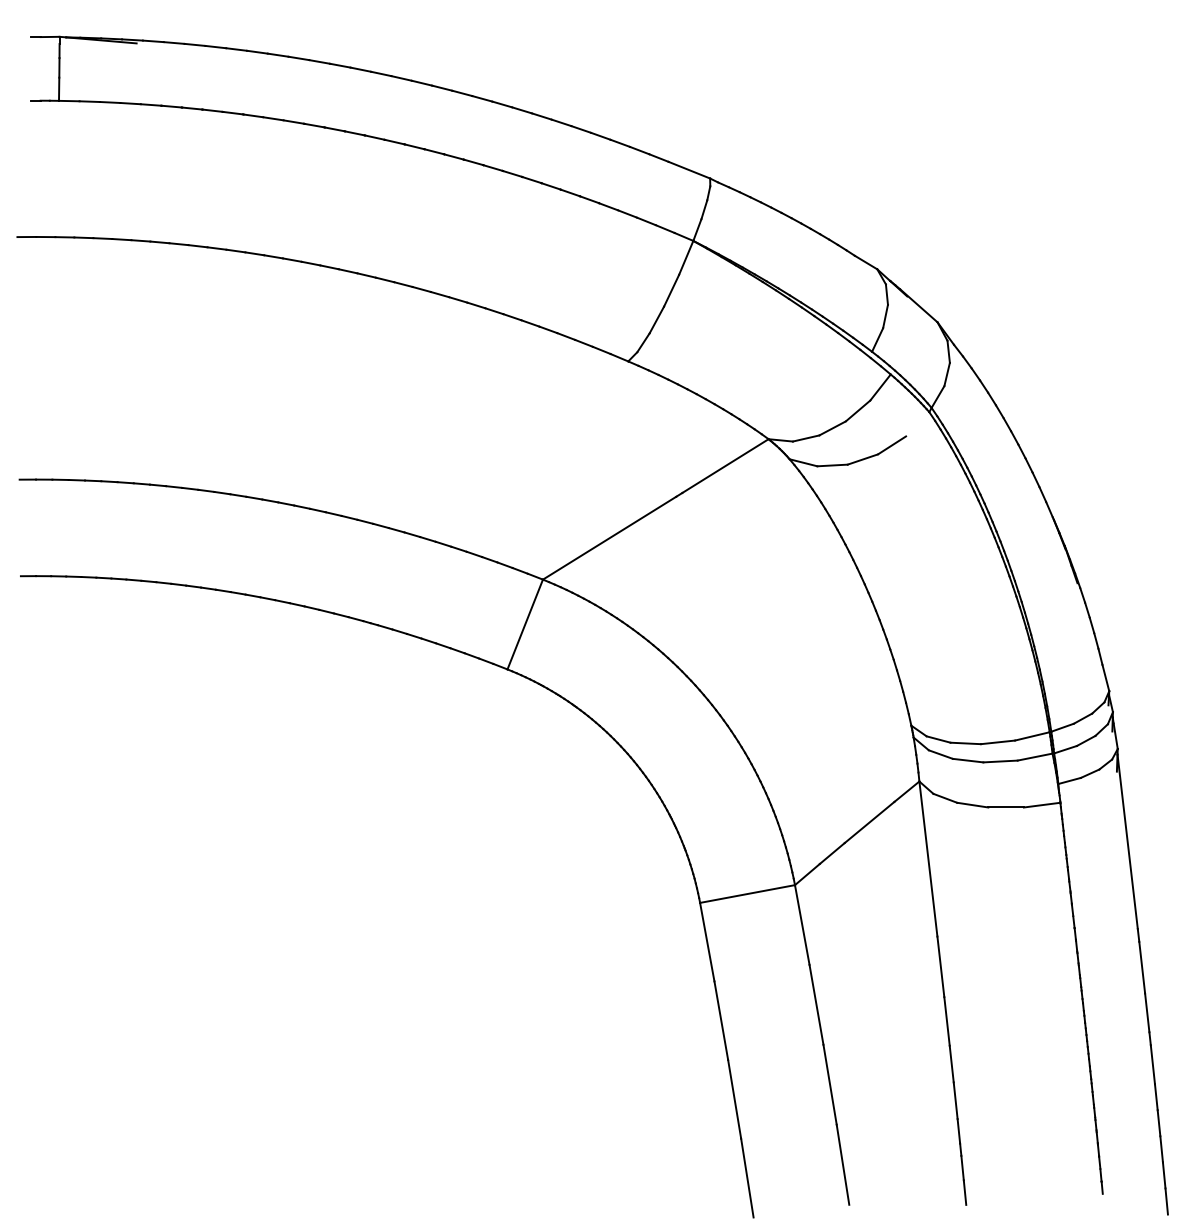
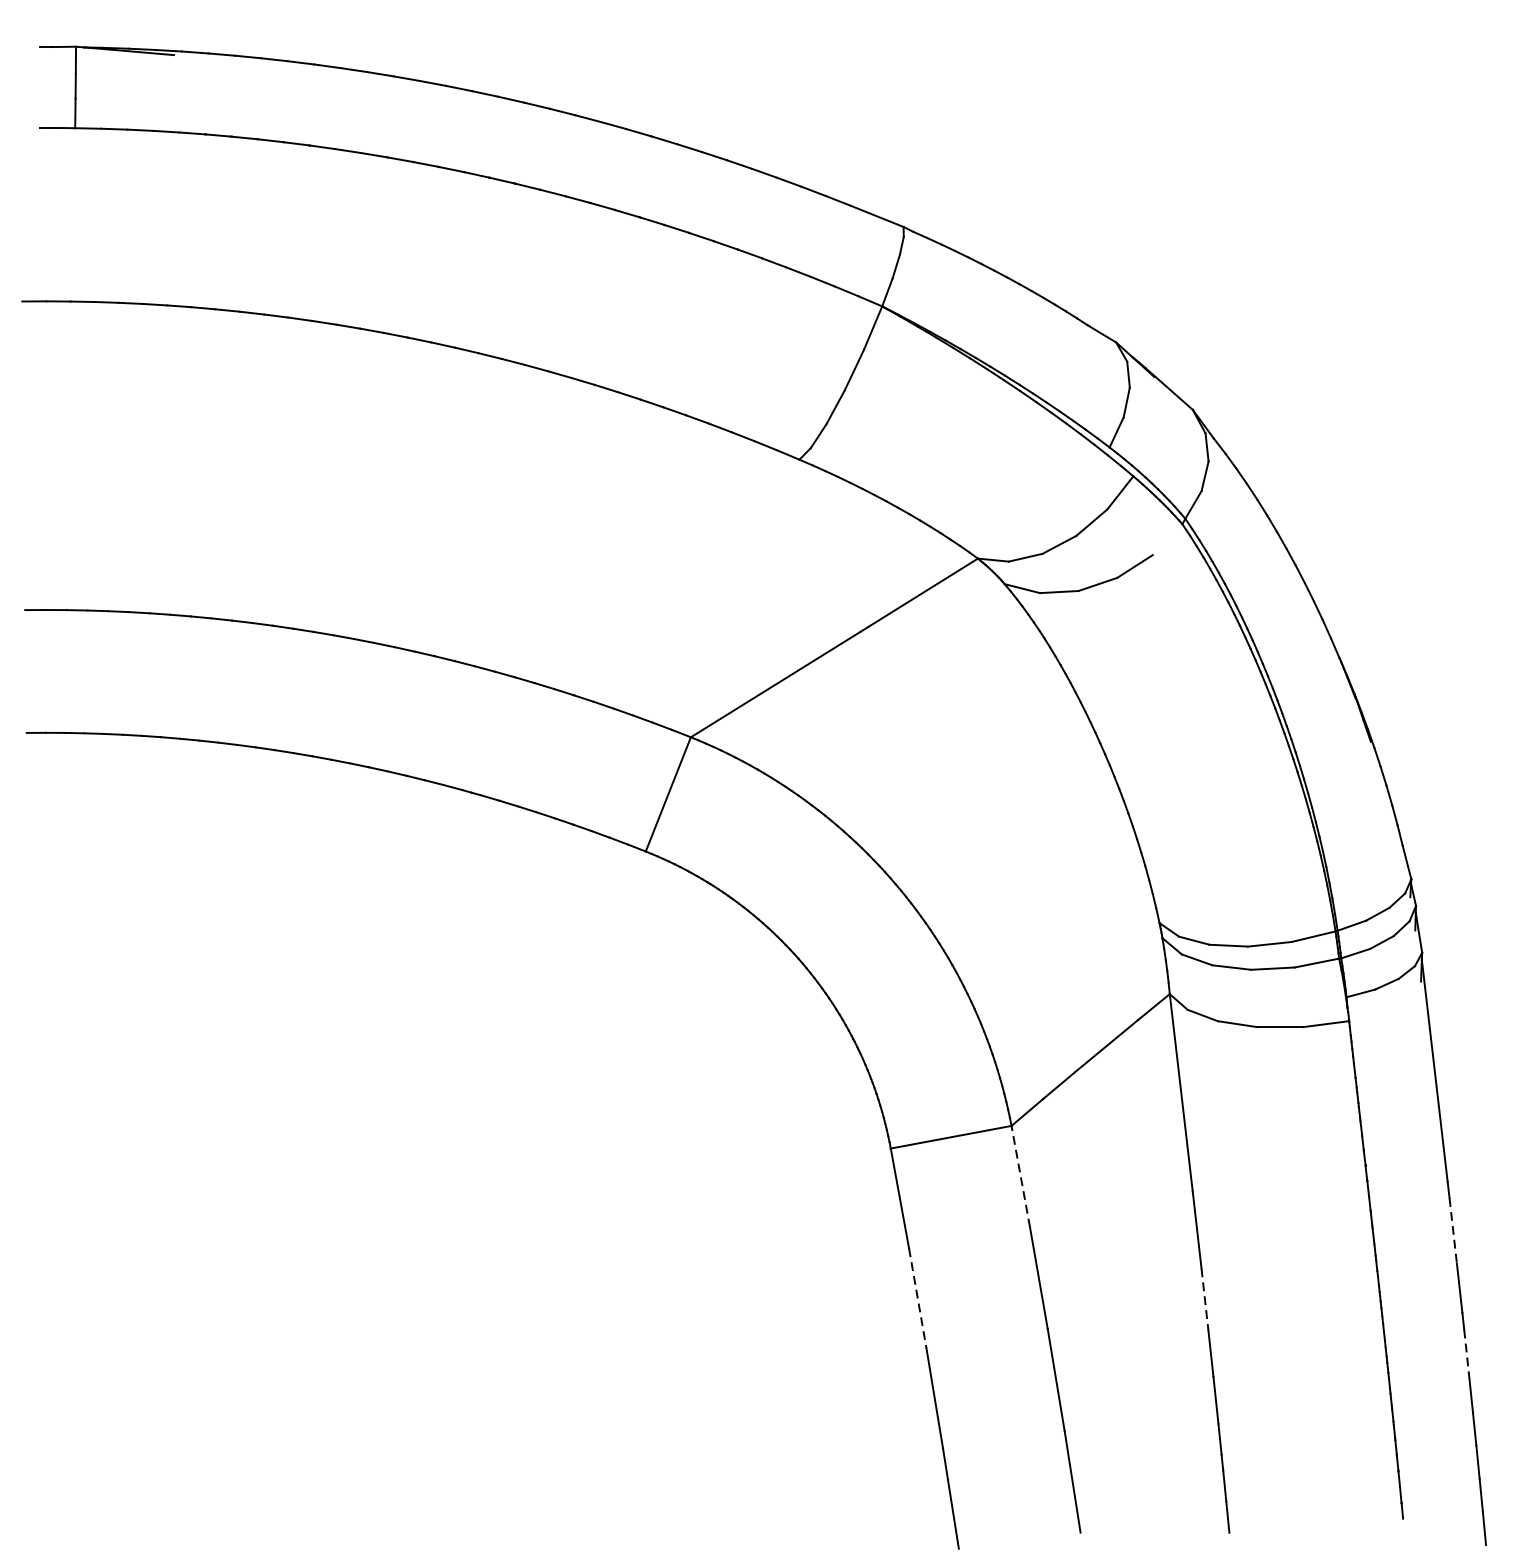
line: (802, 925) -> (1021, 1177), solid -> dashed
line: (1142, 967) -> (1453, 1230), solid -> dashed
line: (721, 1020) -> (918, 1298), solid -> dashed
line: (947, 1021) -> (1205, 1299), solid -> dashed
line: (1152, 1064) -> (1466, 1354), solid -> dashed

